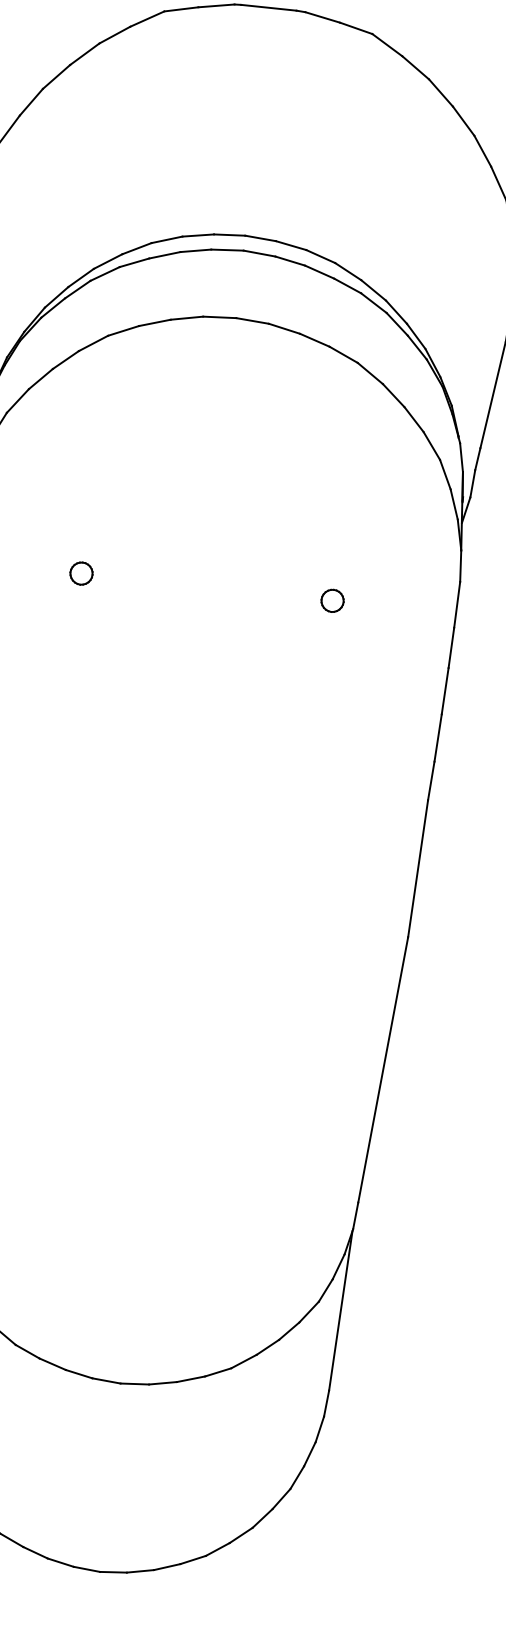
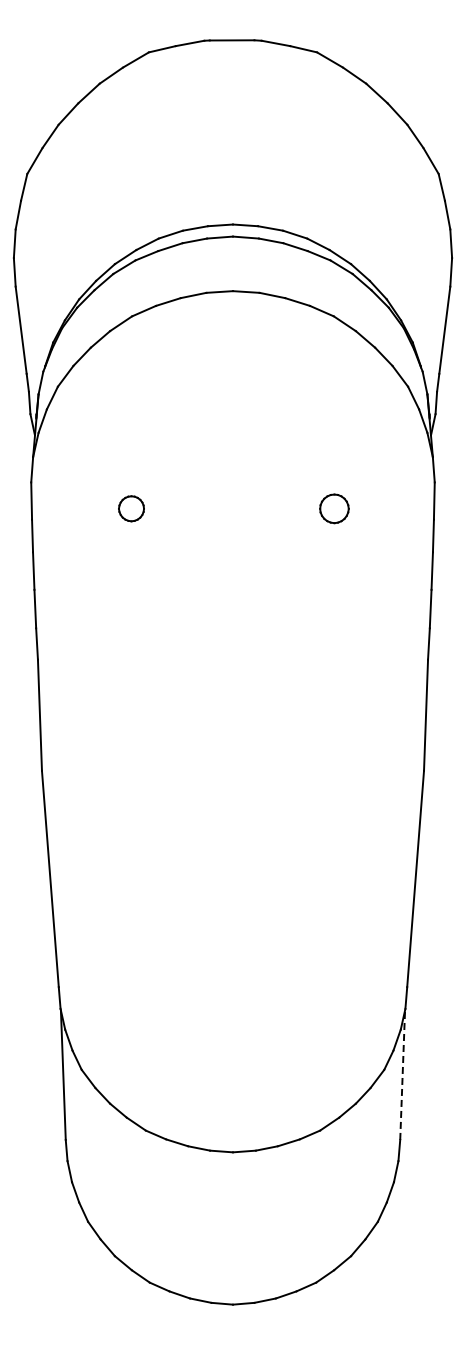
part: (81, 573) -> (131, 508), size x1.4
part: (332, 600) -> (334, 508), size x1.6
line: (340, 1311) -> (402, 1075), solid -> dashed

